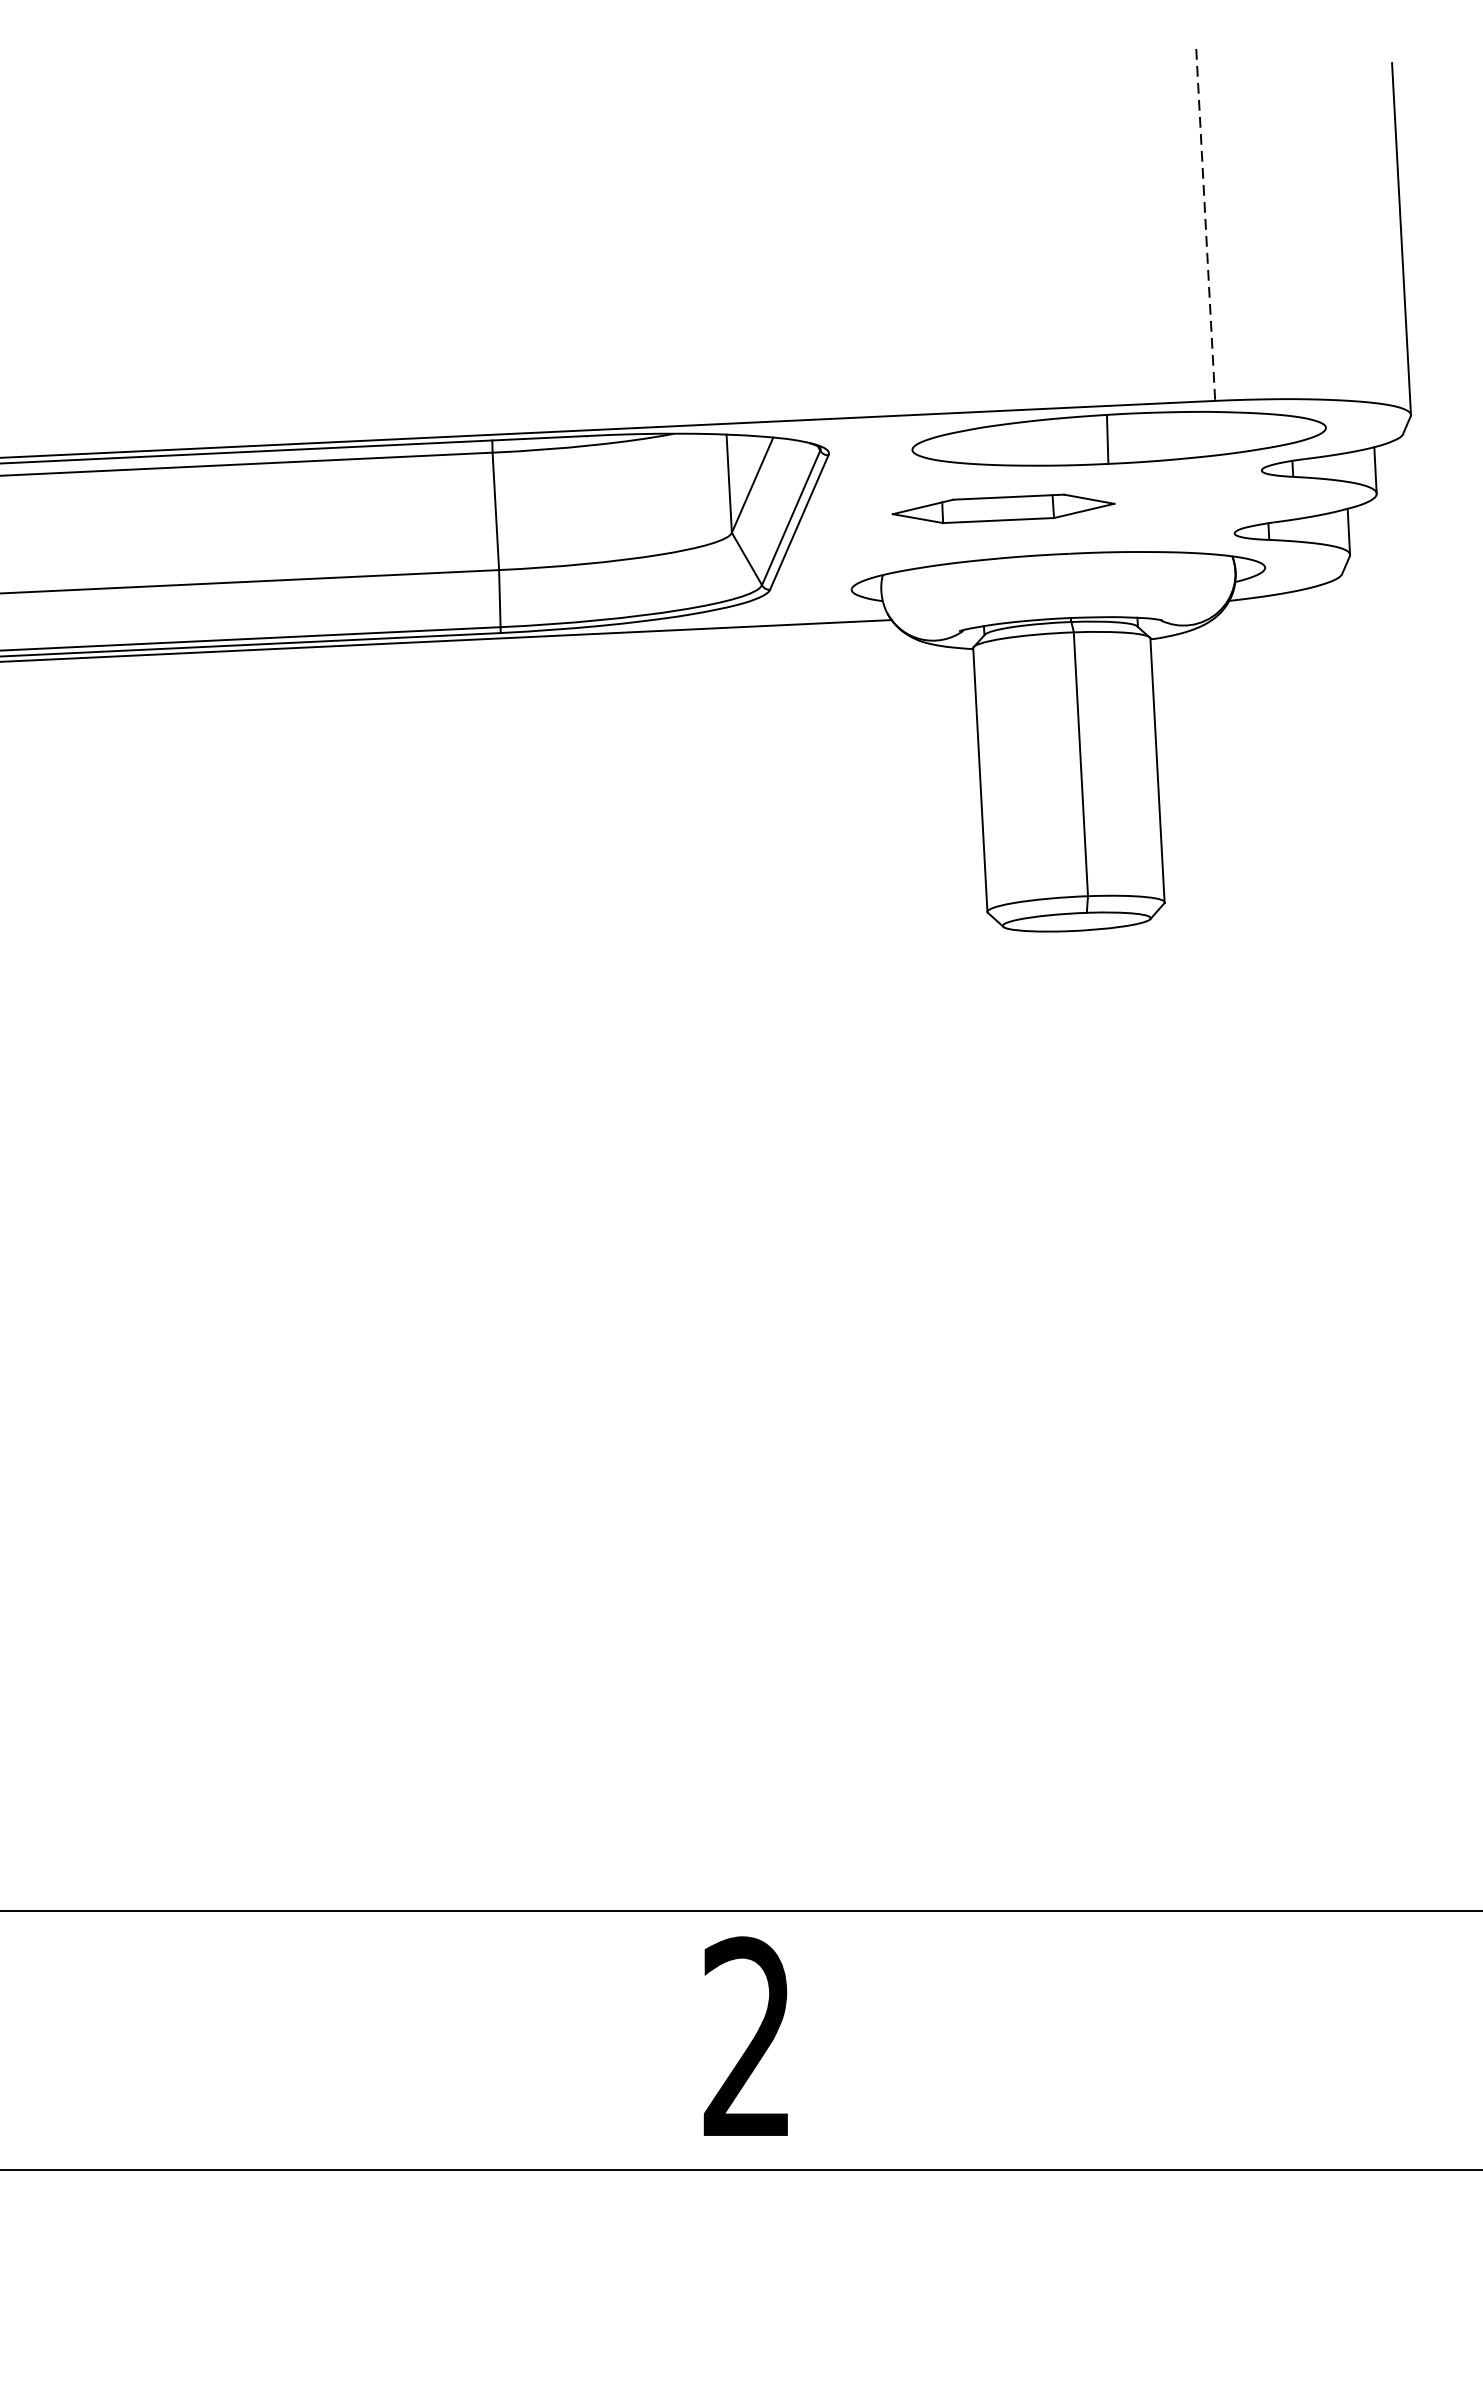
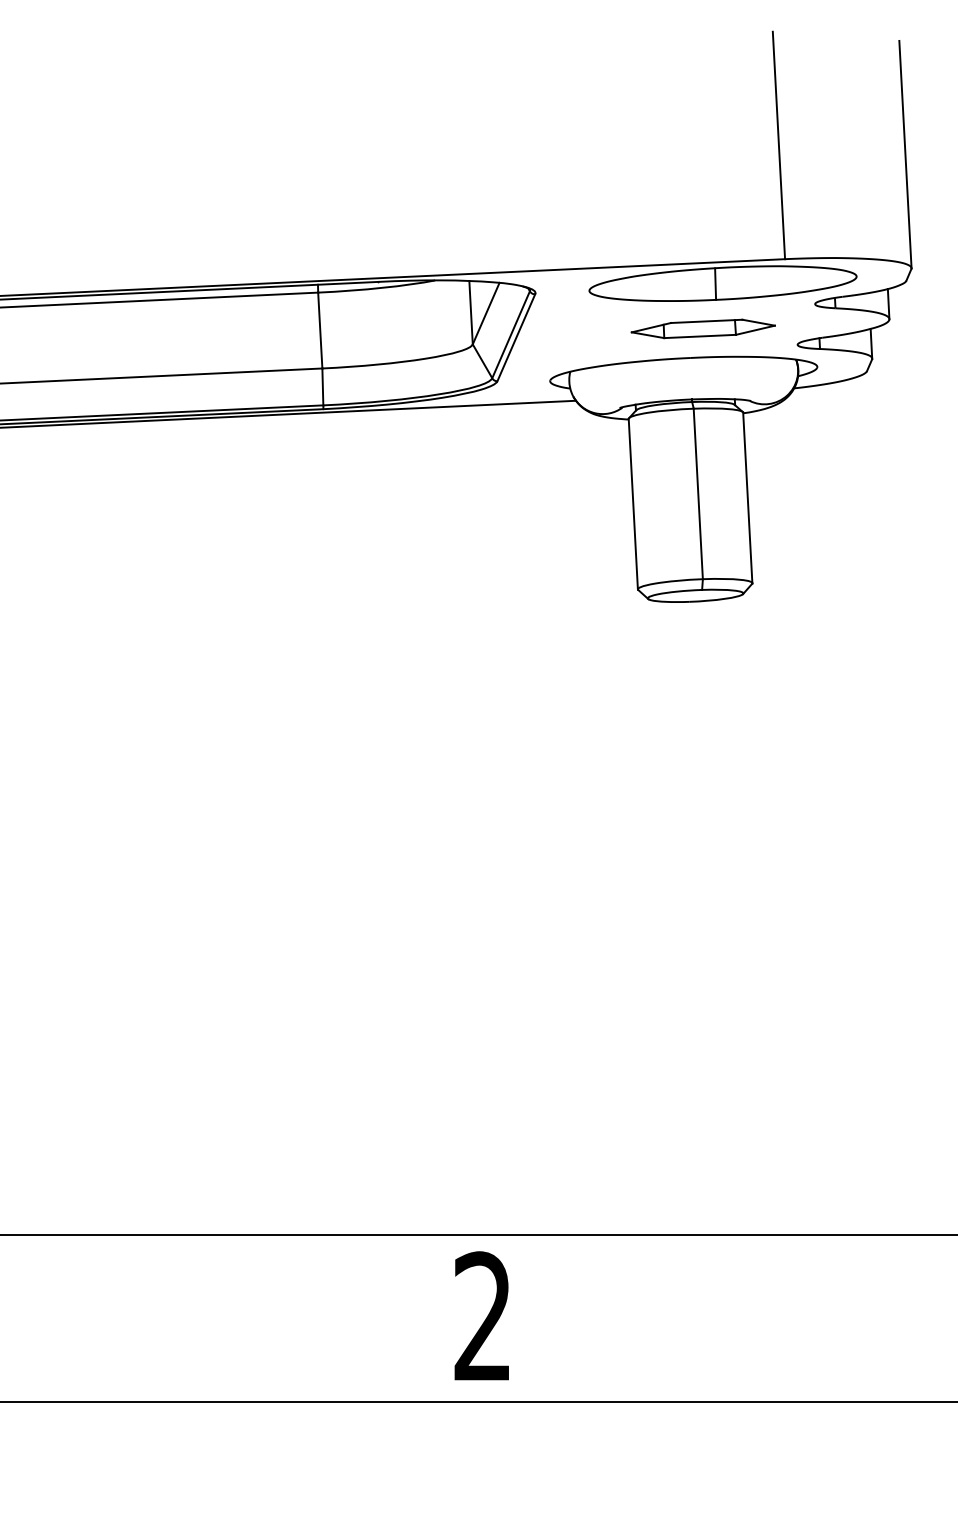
line: (1205, 224) -> (778, 145), dashed -> solid
part: (1002, 508) -> (702, 328), moved

